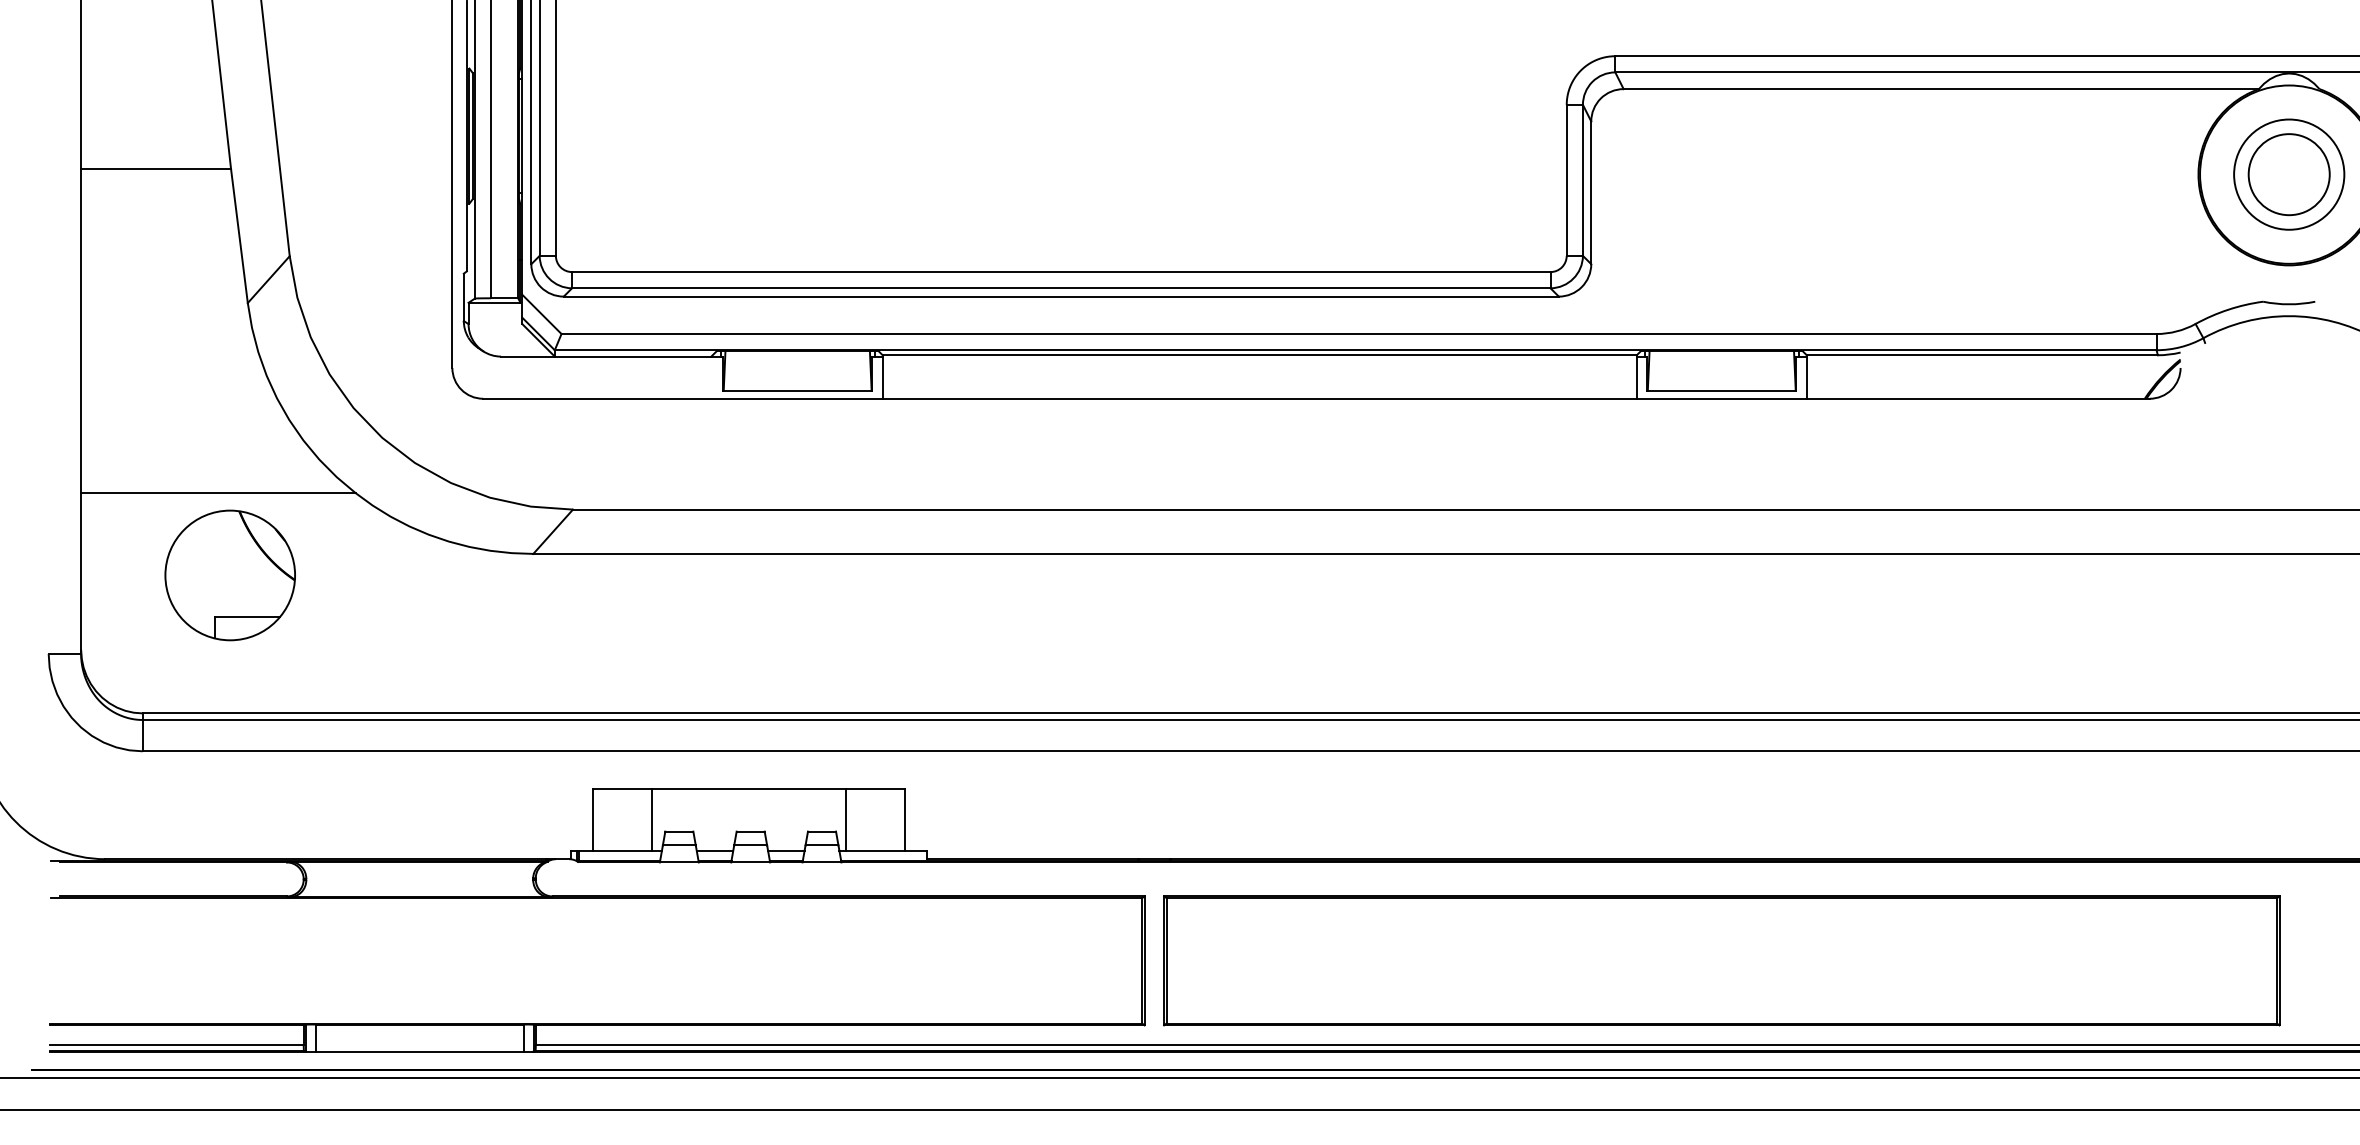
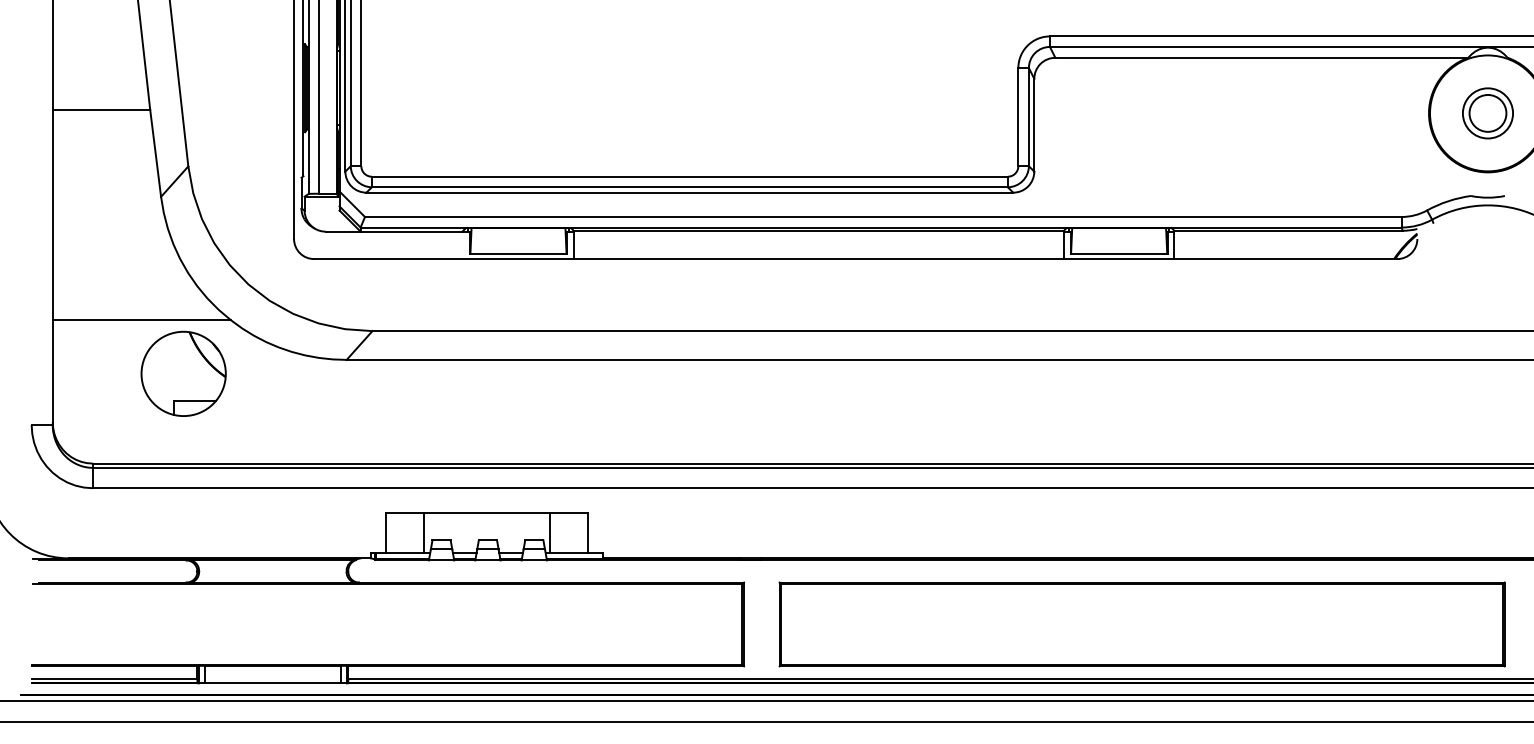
part: (2288, 174) -> (1487, 113), size x0.7
part: (229, 574) -> (183, 373), moved
part: (1720, 960) -> (1141, 624), moved

